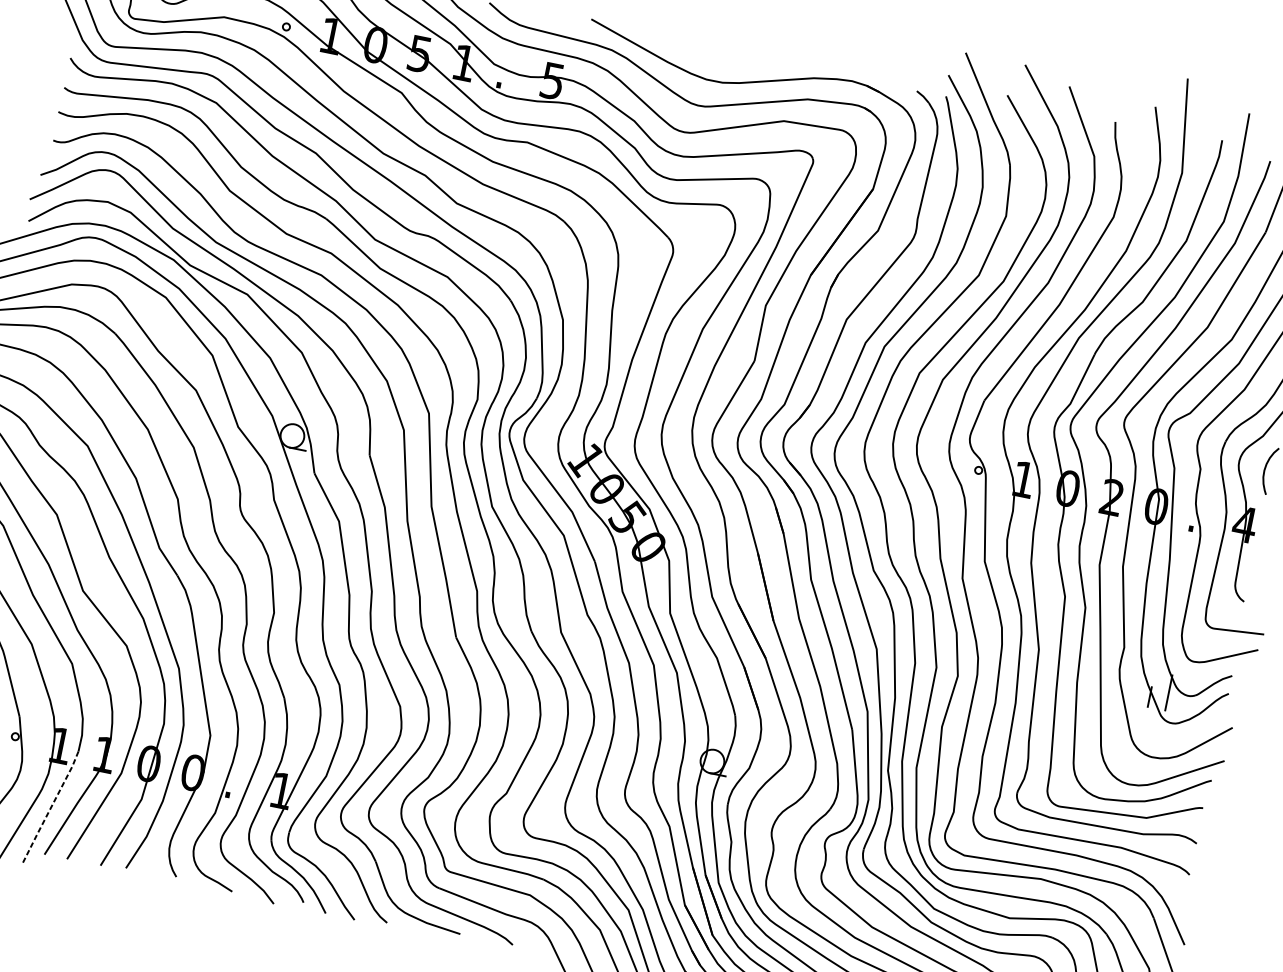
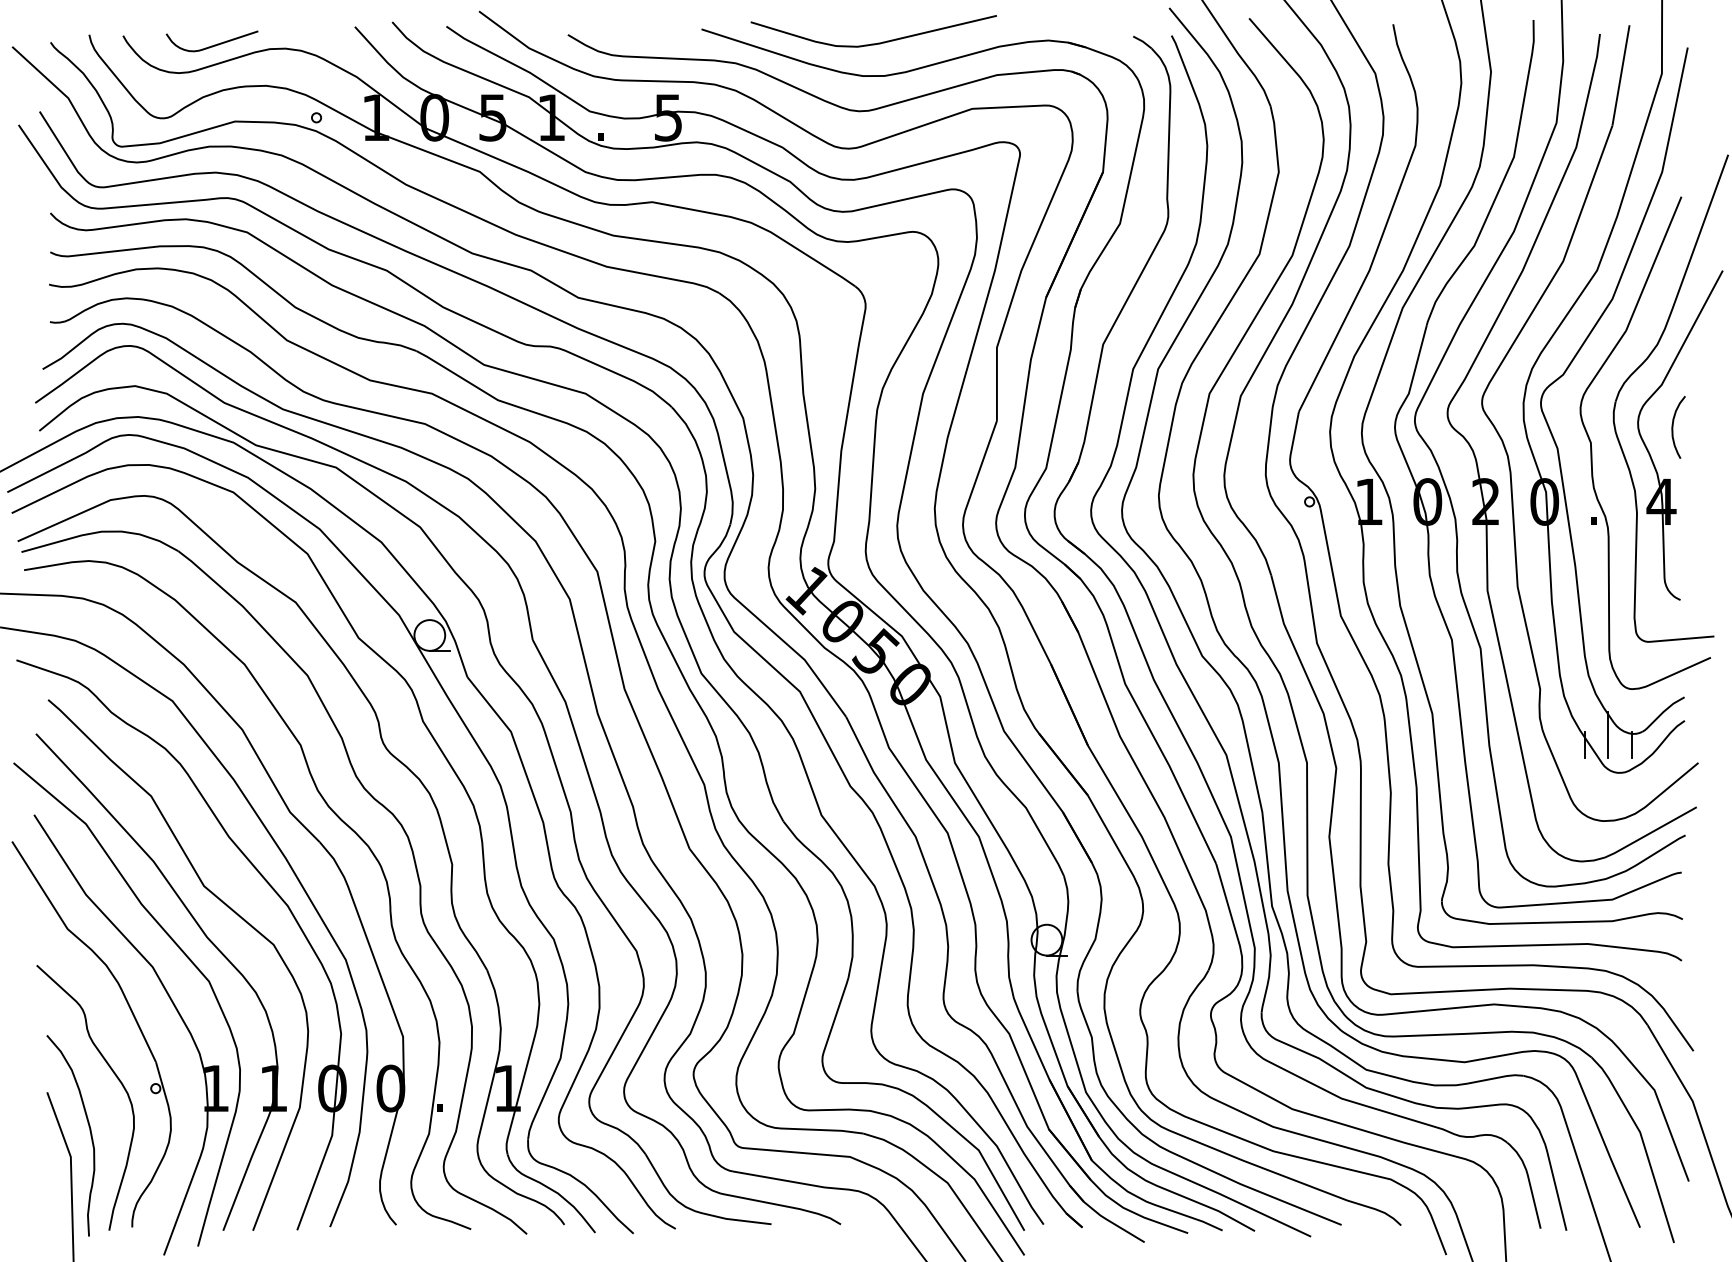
curve: (719, 56) -> (873, 43), added
line: (1184, 704) -> (1631, 745), added
line: (51, 806) -> (219, 1168), dashed -> solid

